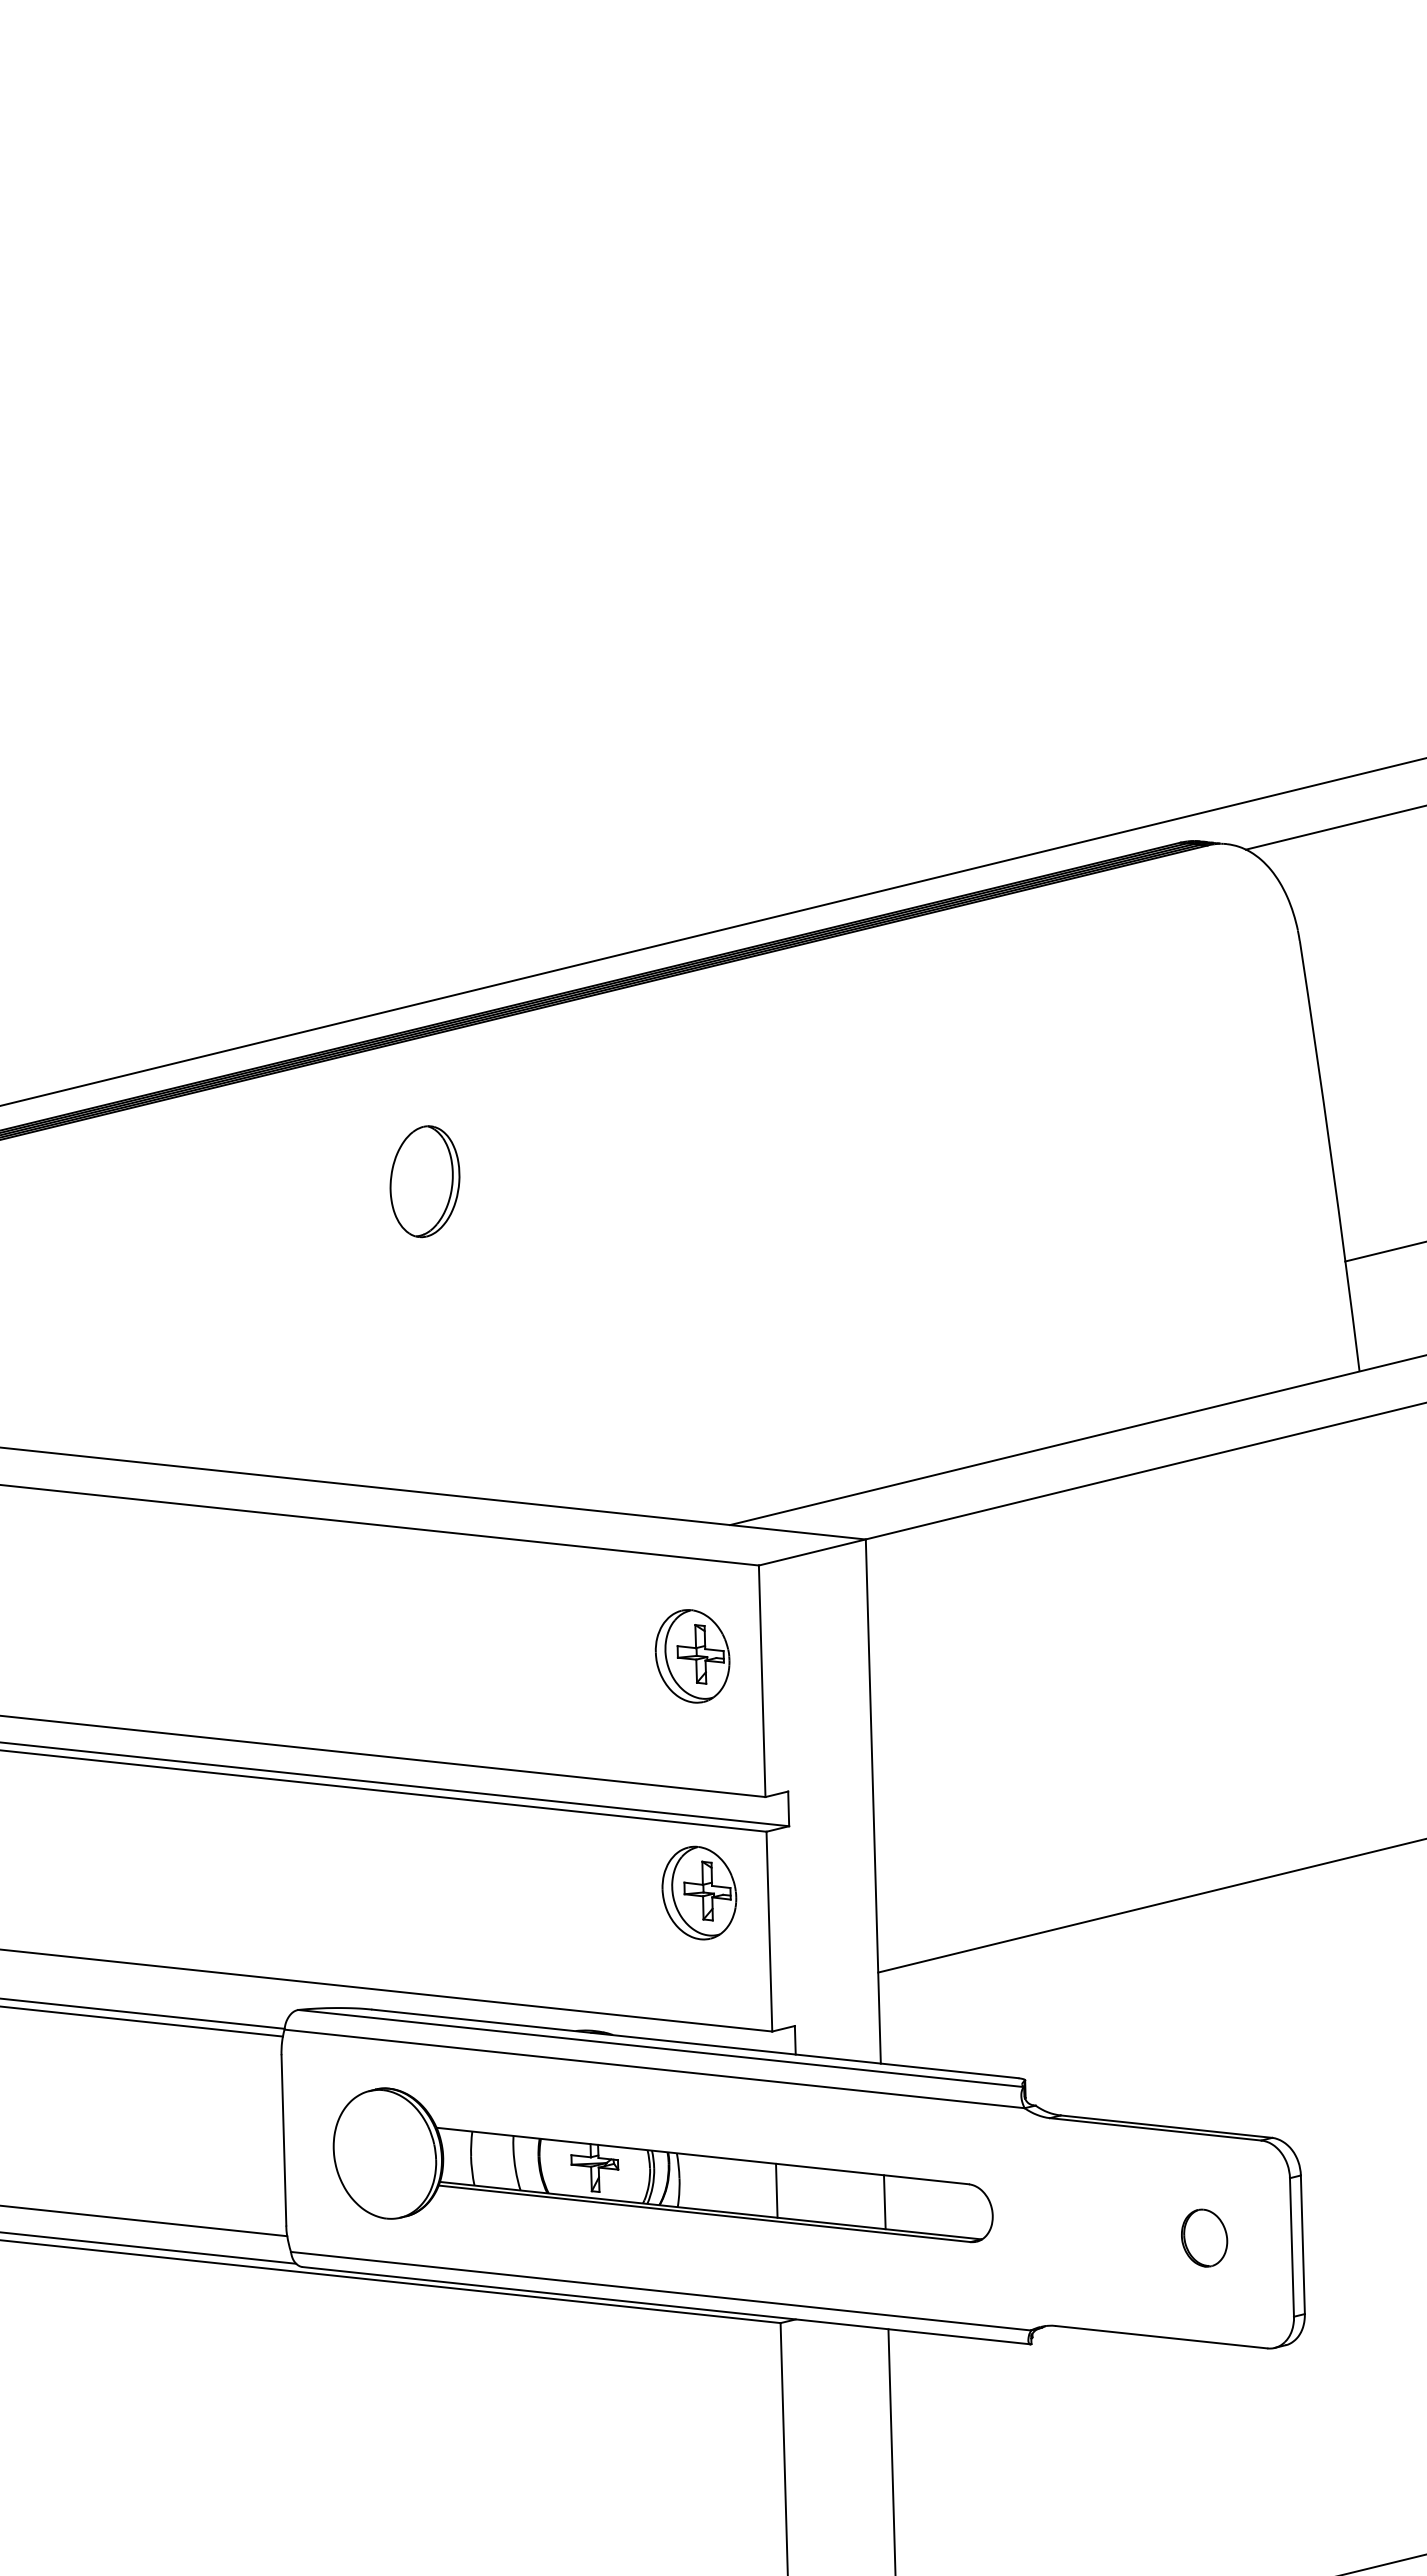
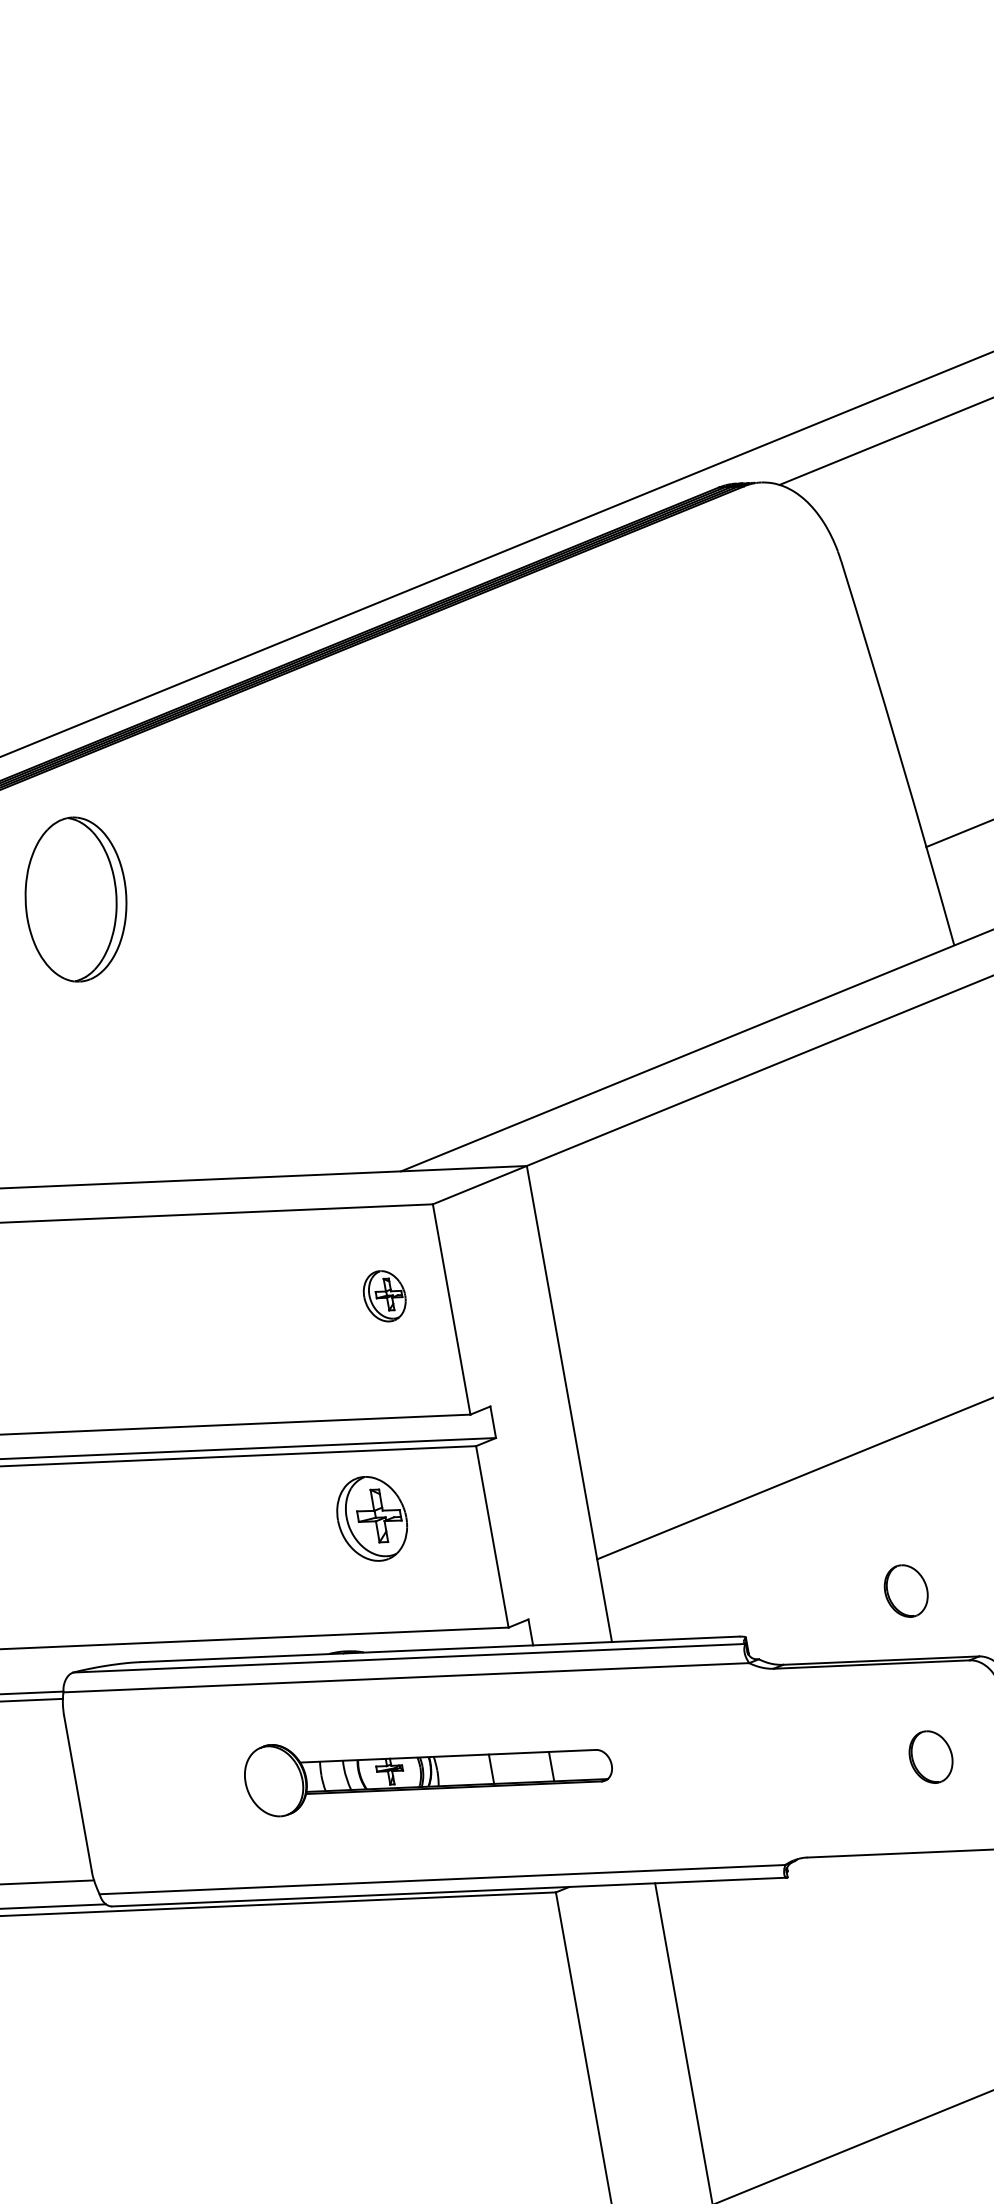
part: (424, 1181) -> (75, 899), size x1.6
part: (692, 1656) -> (384, 1296), size x0.6
part: (699, 1892) -> (372, 1518), moved
part: (1204, 2055) -> (906, 1590), added
part: (662, 2165) -> (426, 1764), size x0.6

